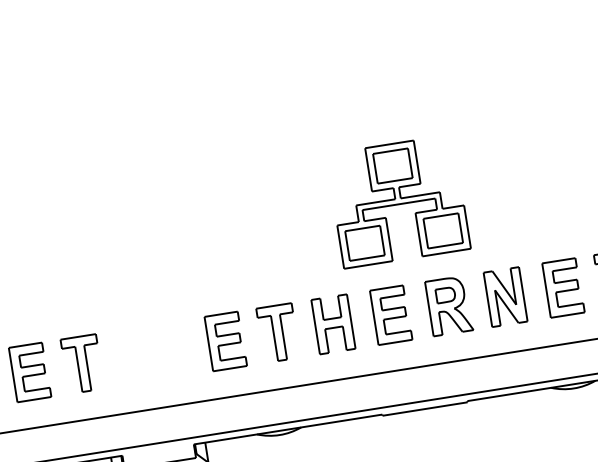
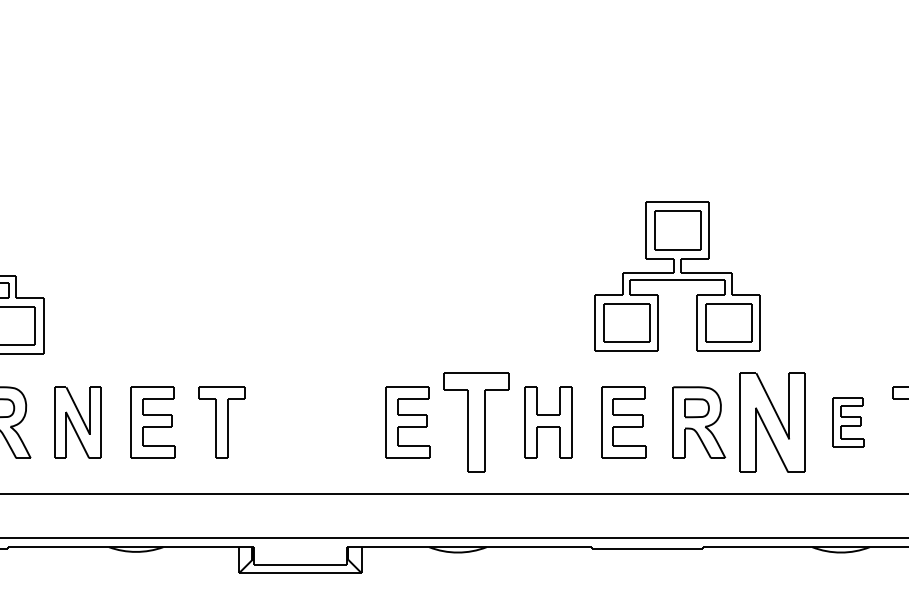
part: (398, 201) -> (677, 276), moved
part: (563, 287) -> (847, 422), size x0.7
part: (505, 296) -> (772, 422), size x1.4
part: (278, 332) -> (476, 422), size x1.4

